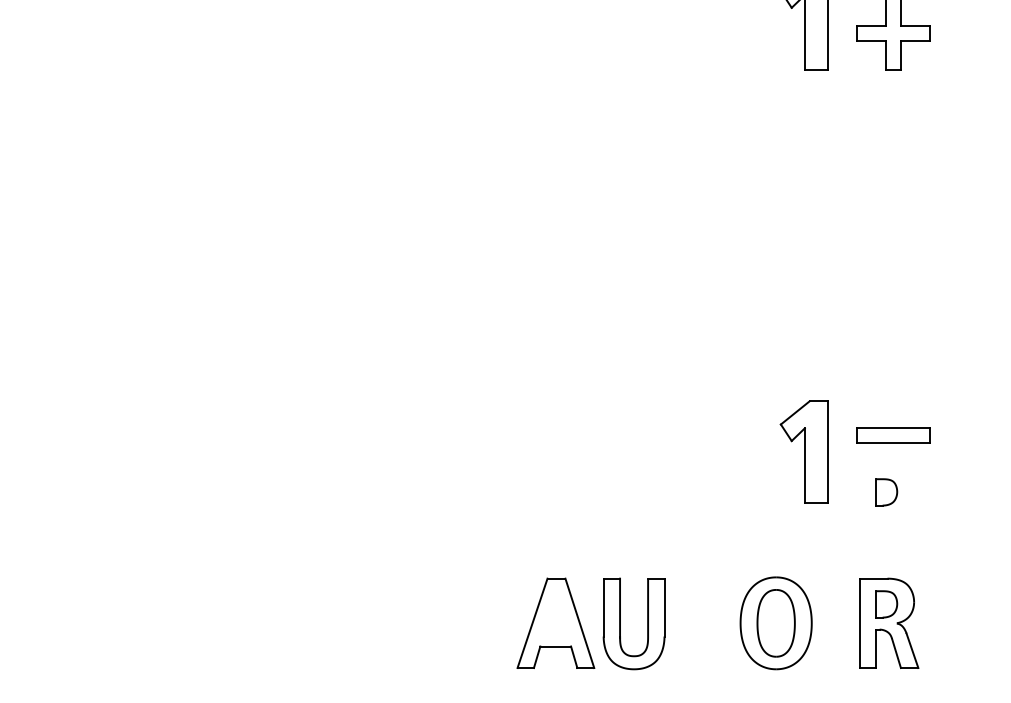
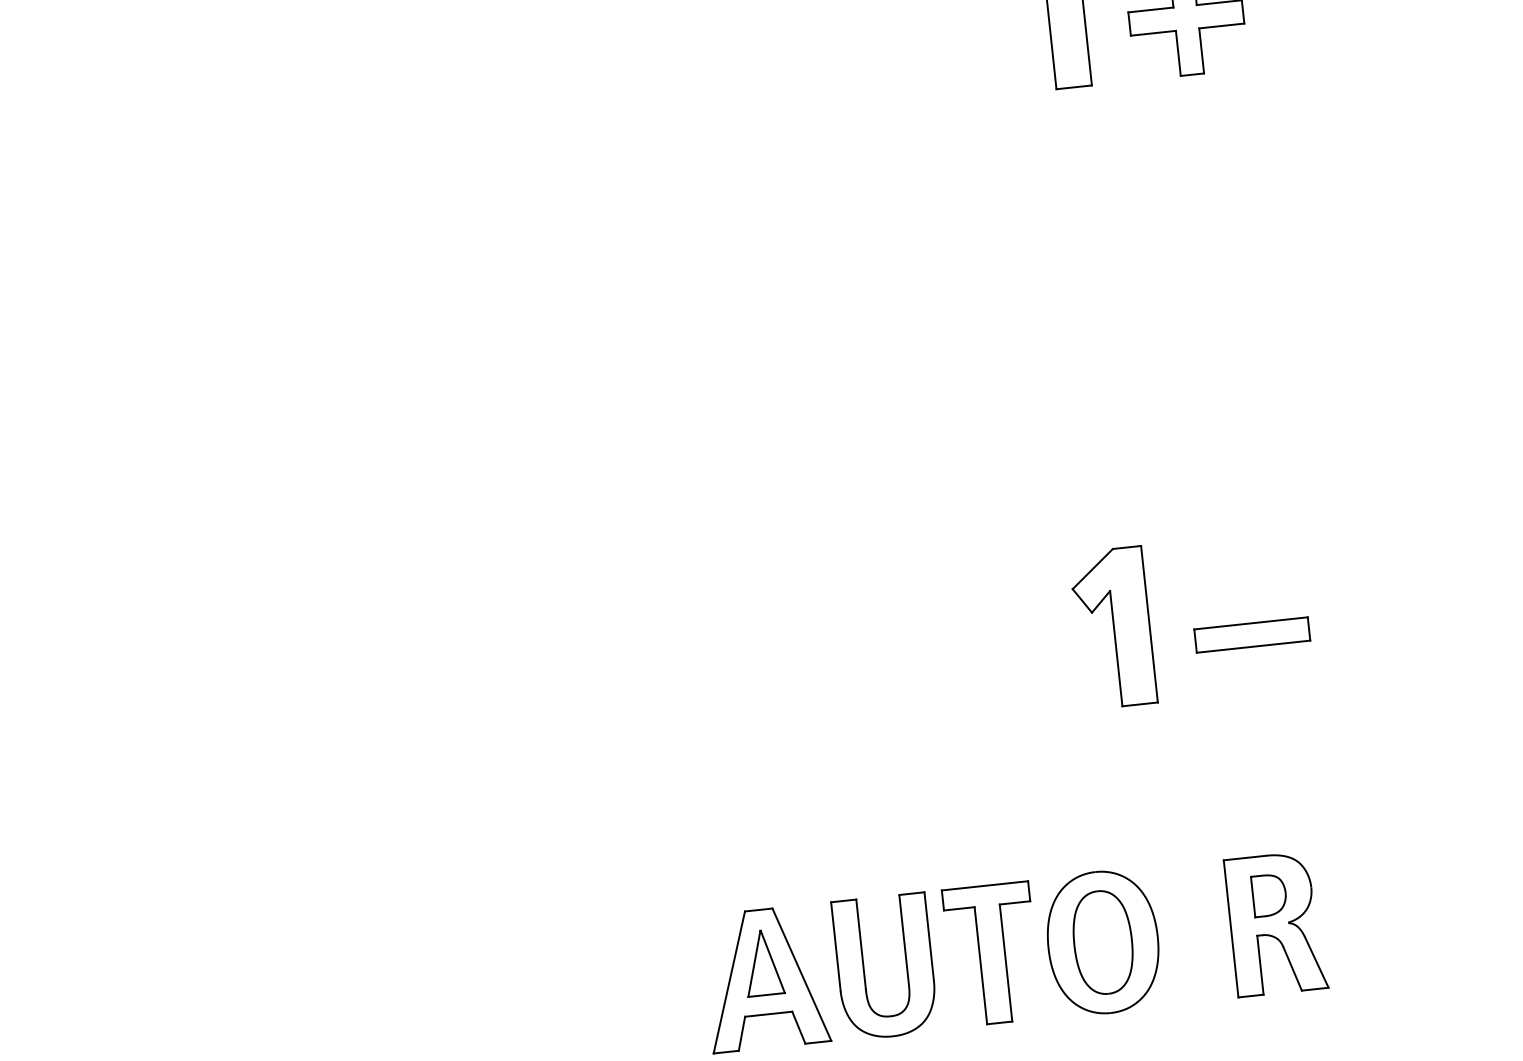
part: (803, 451) -> (1111, 626), moved
part: (886, 492) -> (1250, 723), removed
part: (555, 612) -> (762, 962), added
part: (703, 623) -> (991, 954), added

